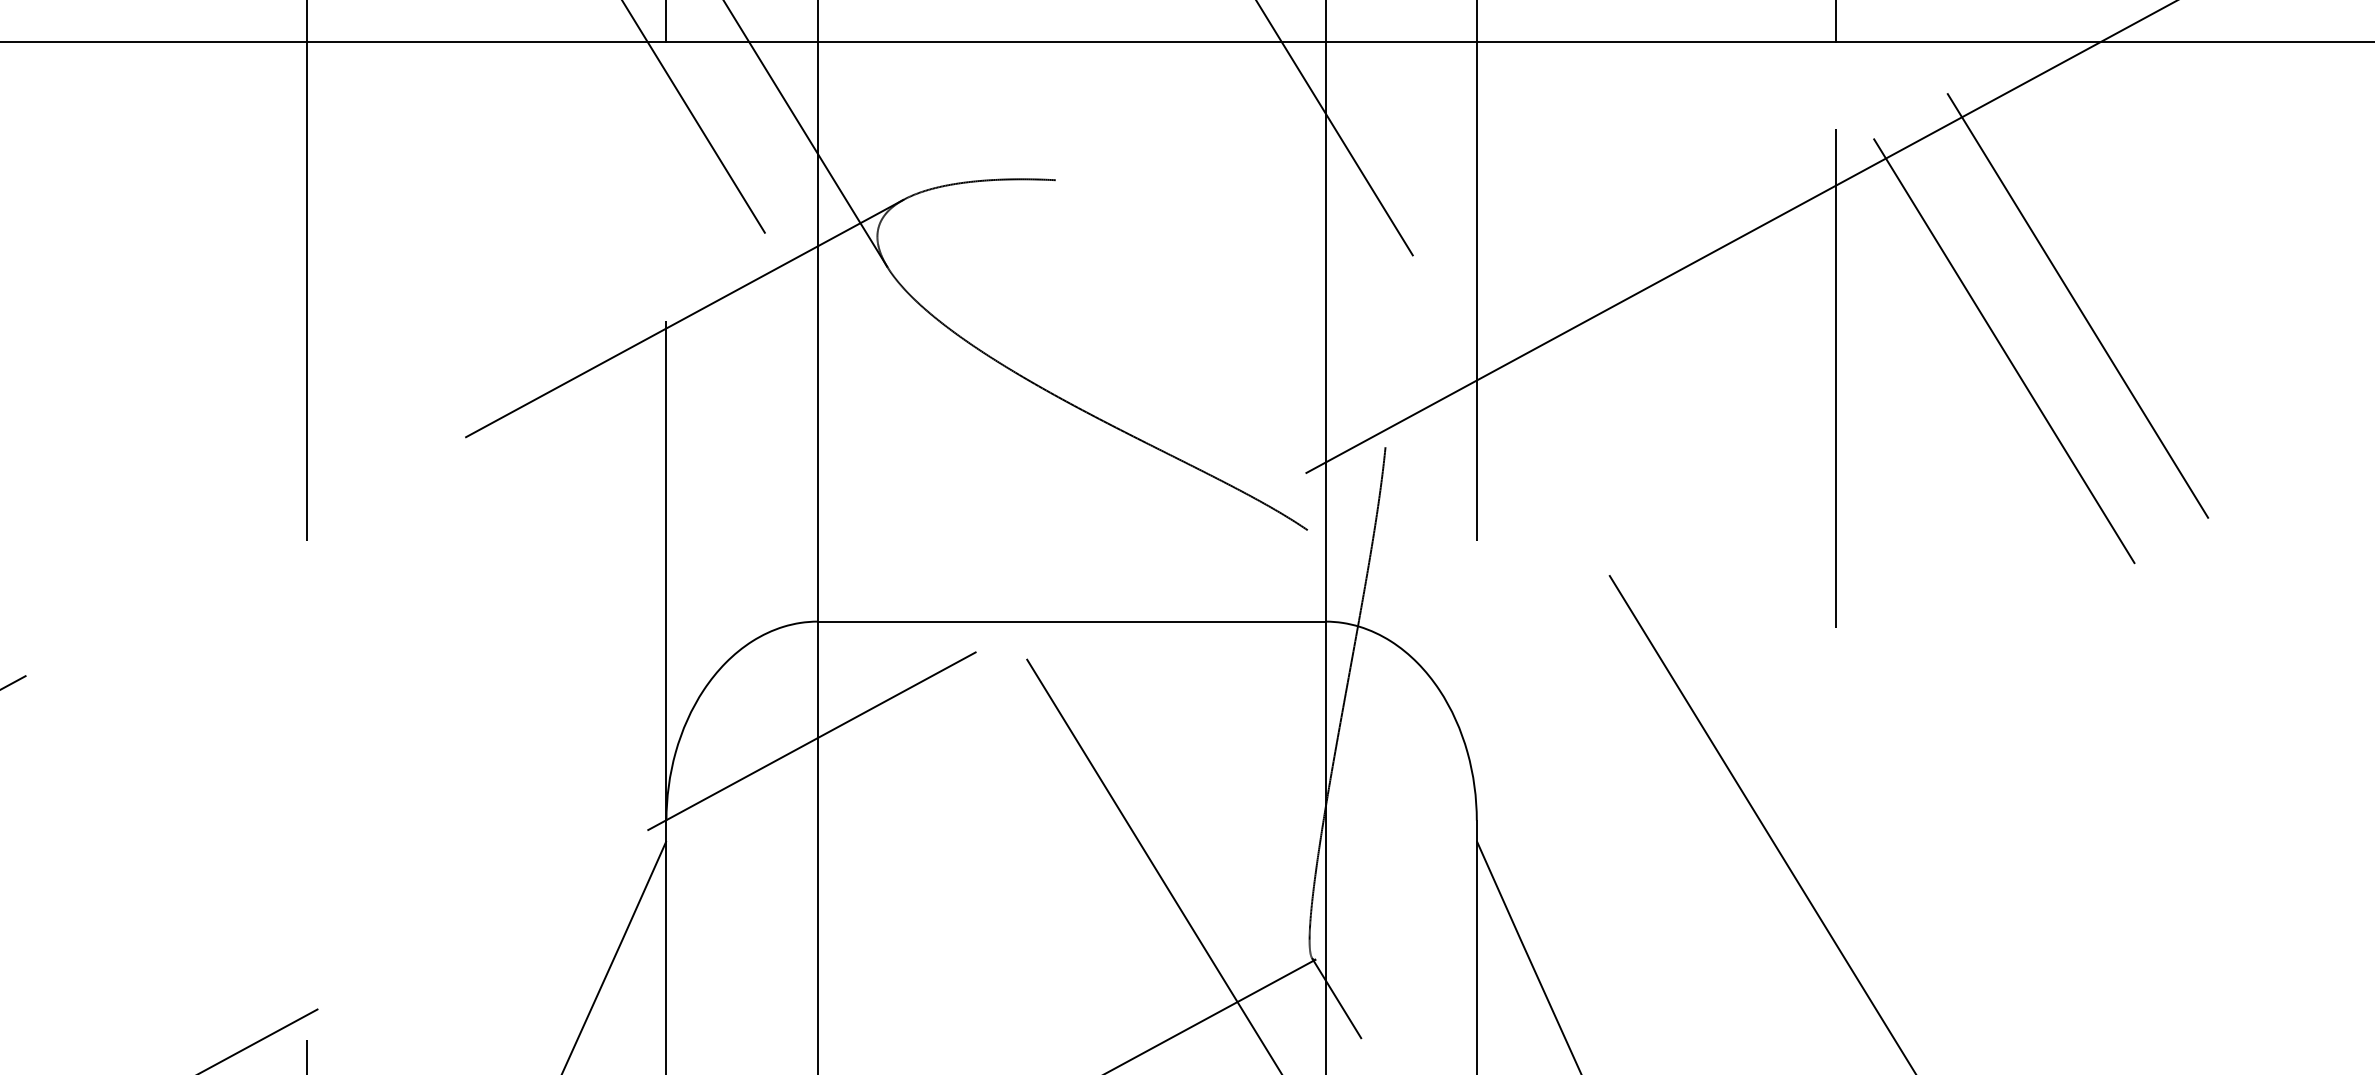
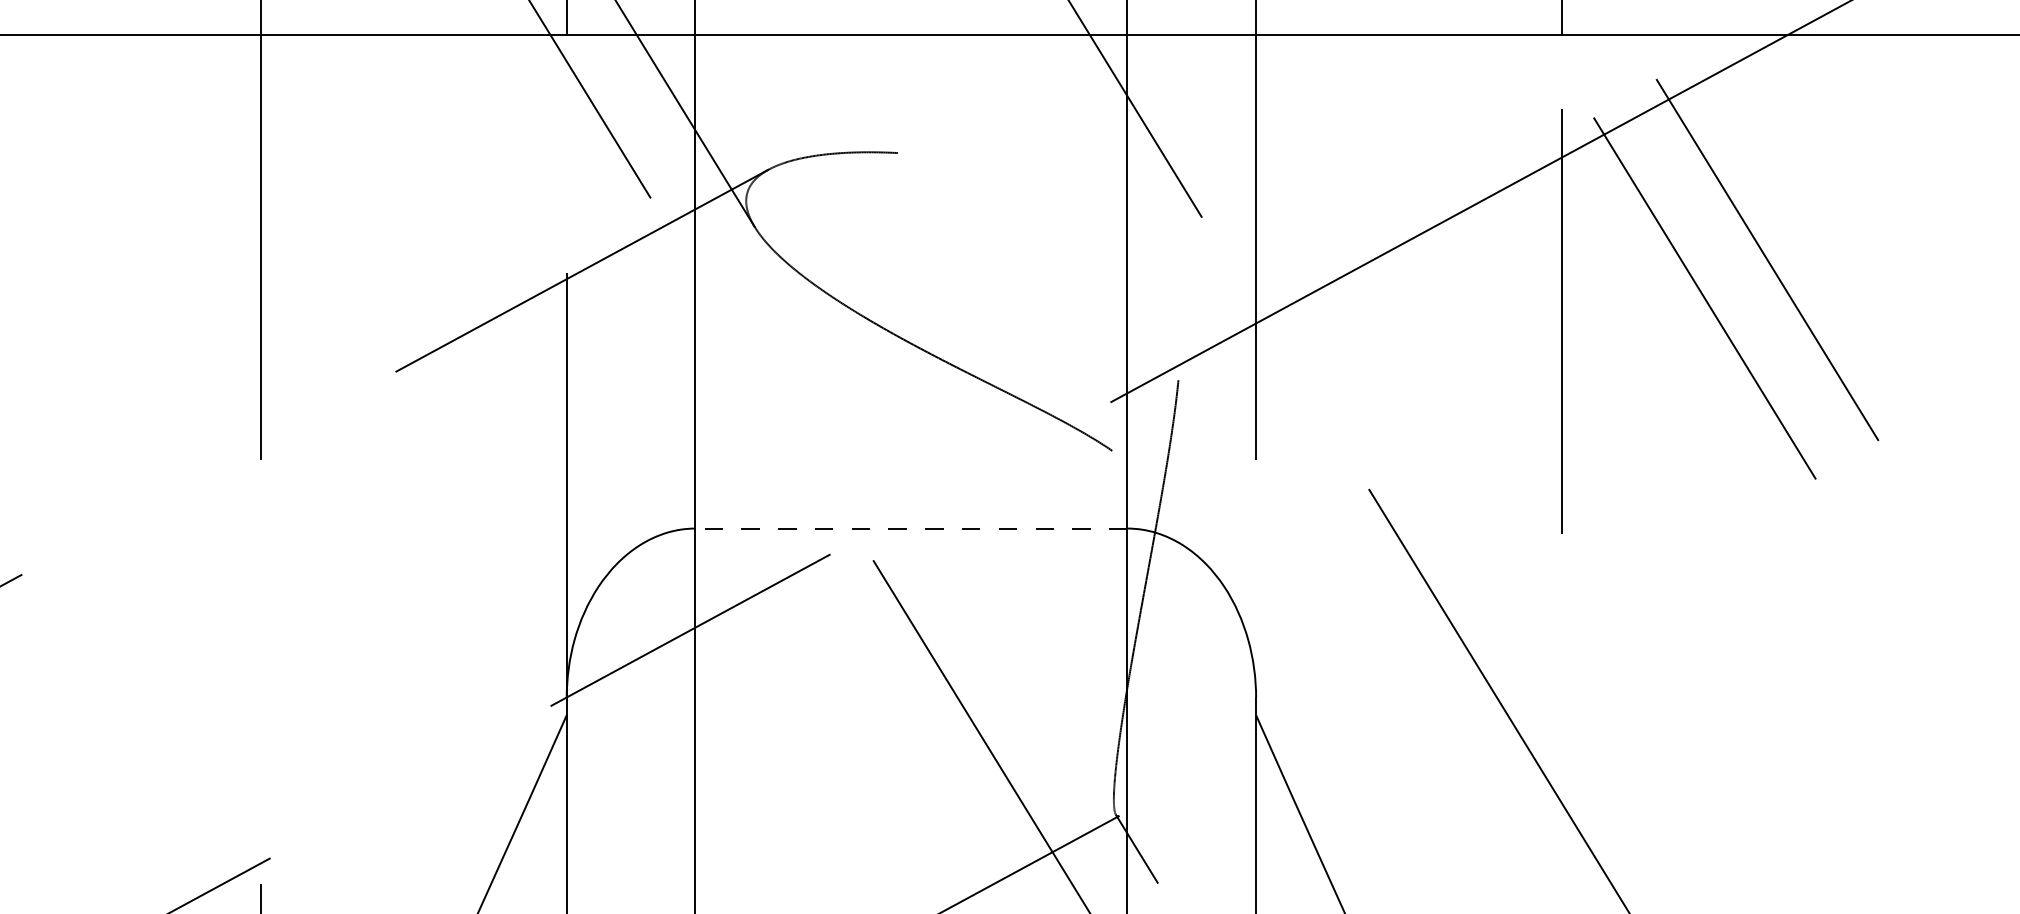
line: (1071, 621) -> (911, 528), solid -> dashed

